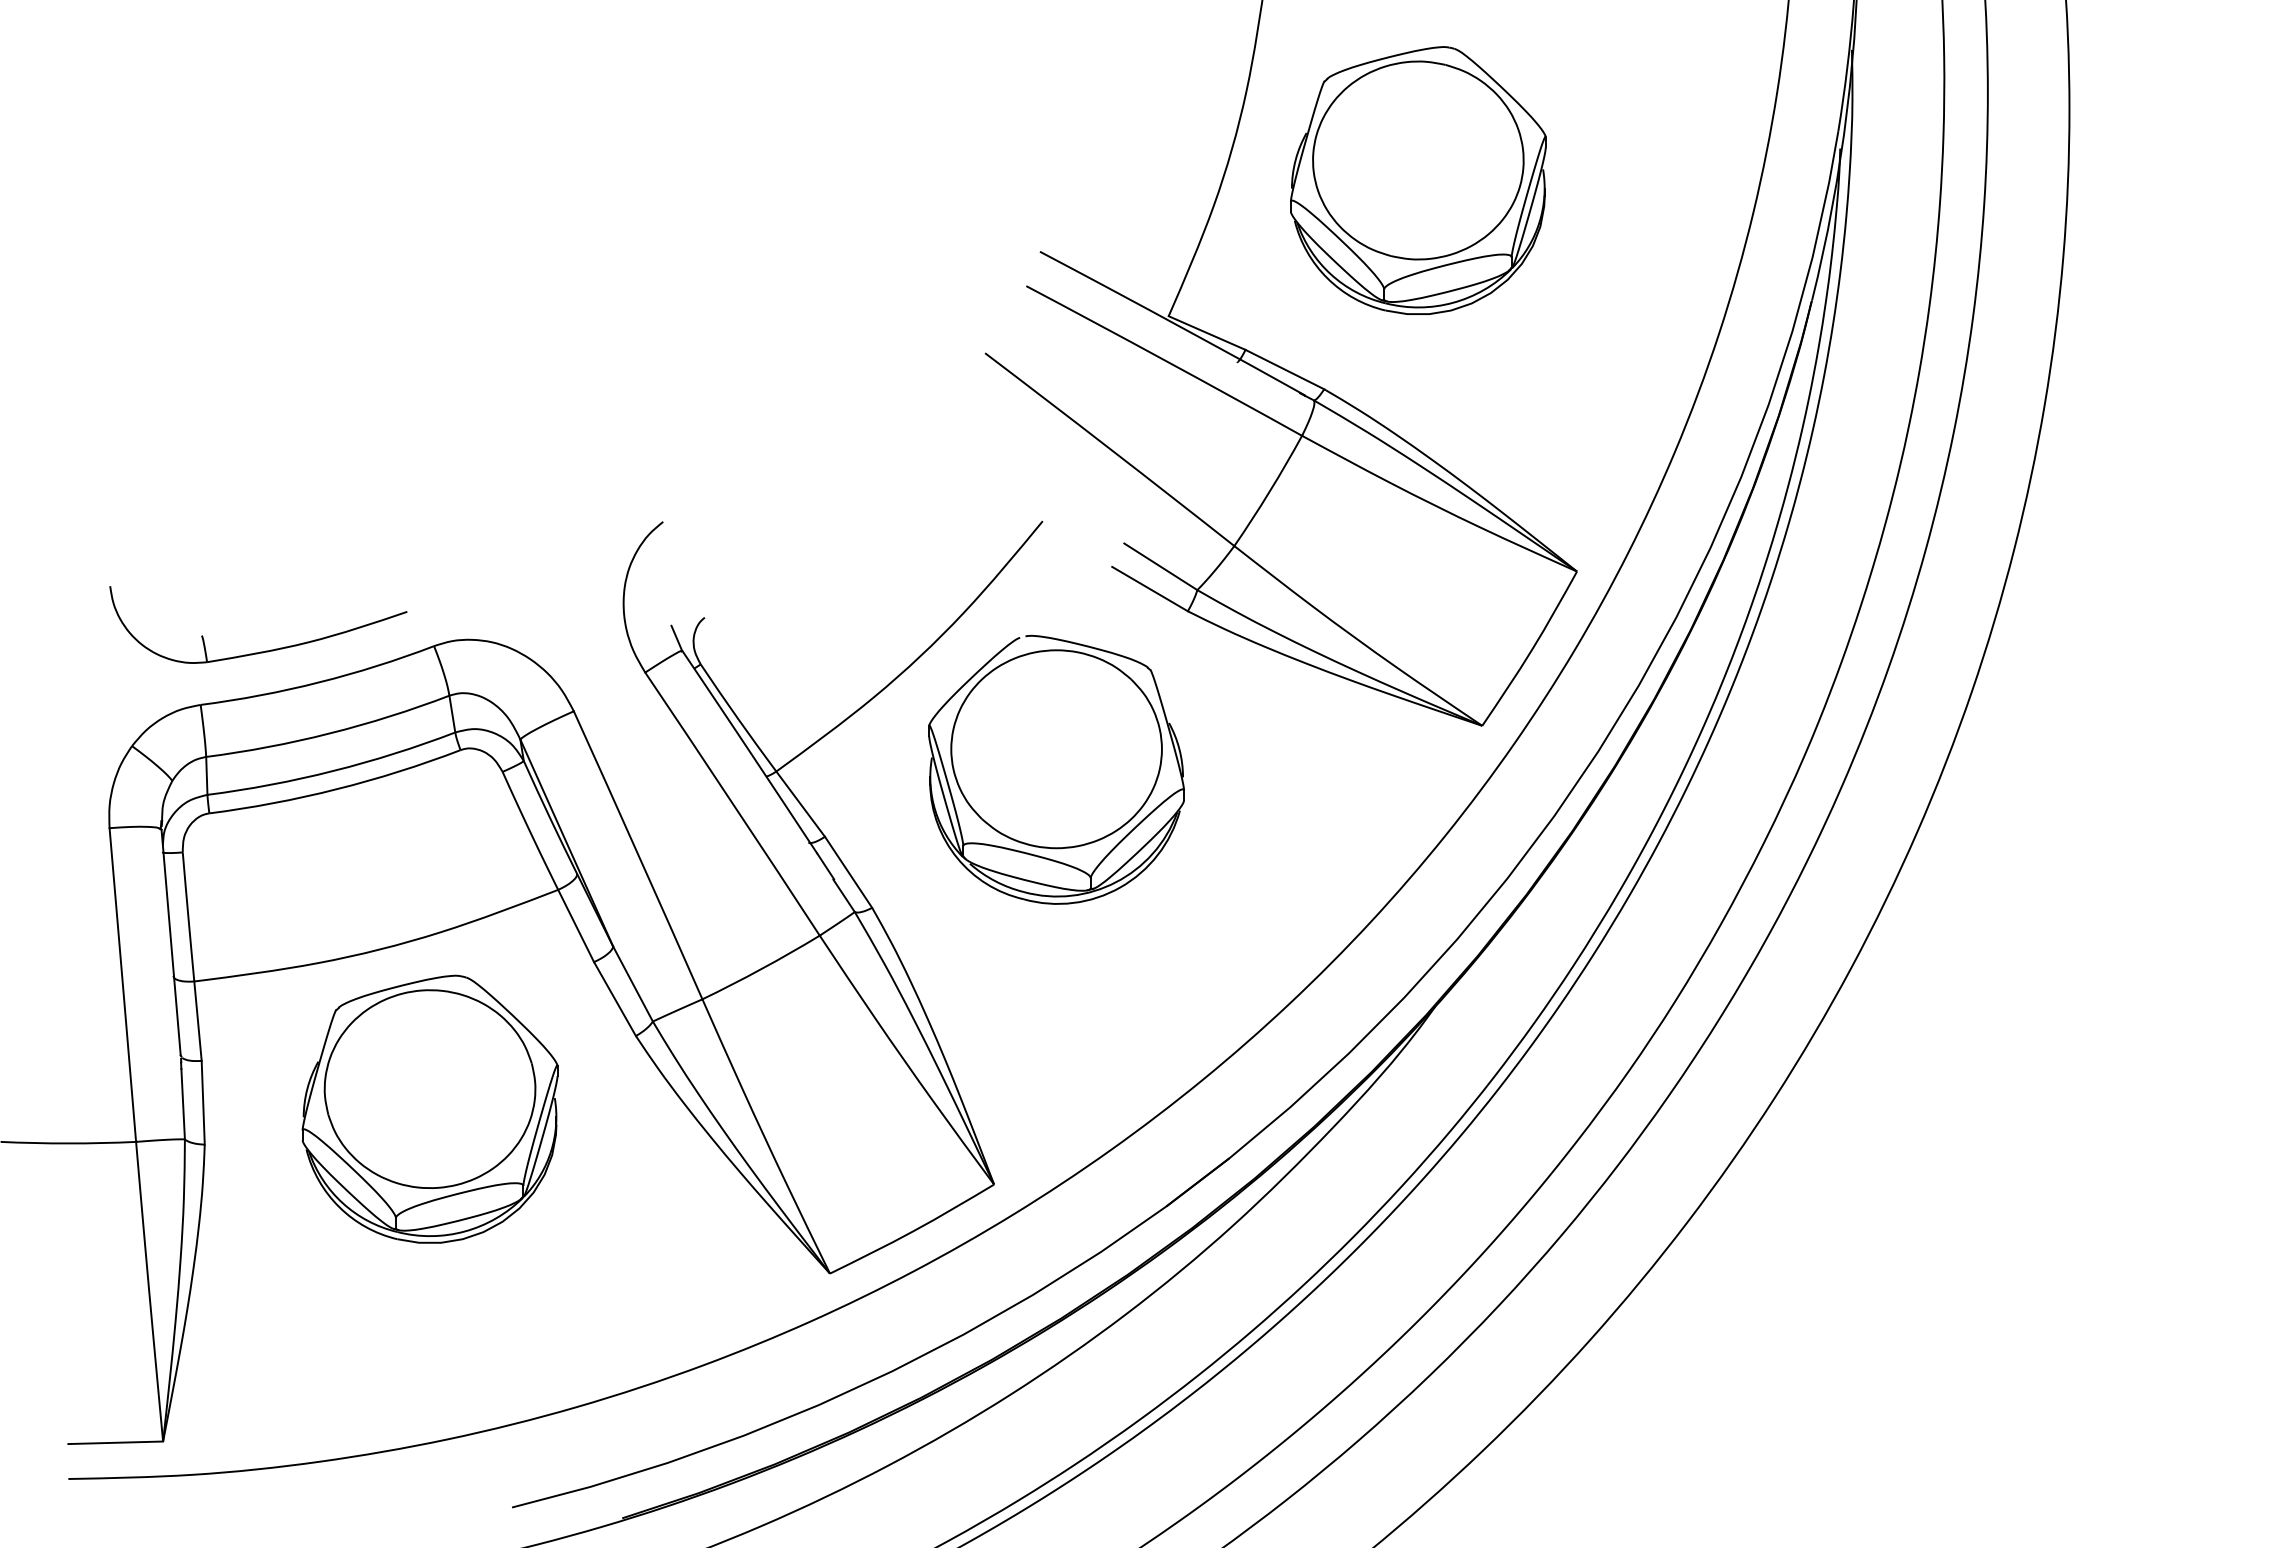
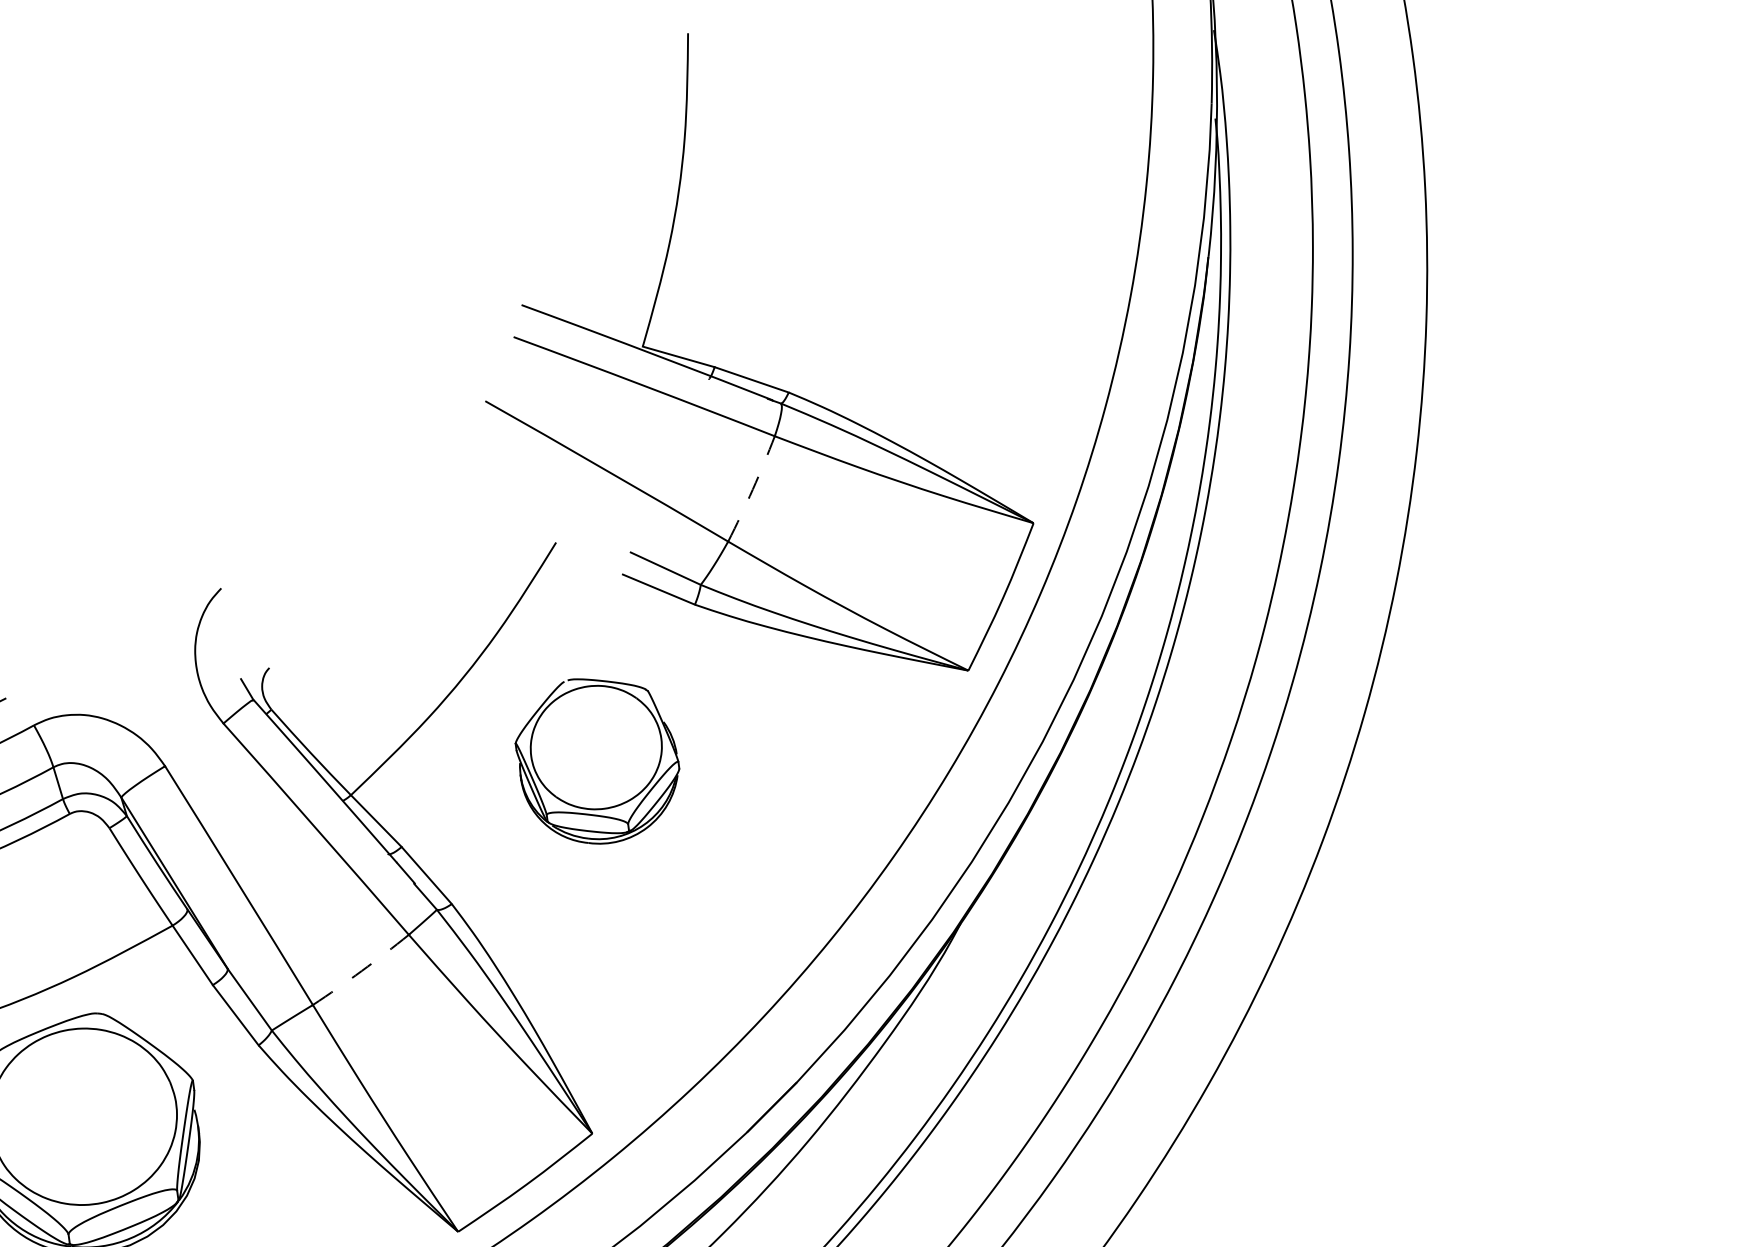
part: (1418, 180) -> (847, 197), removed
arc: (1269, 491) -> (752, 489), solid -> dashed
part: (1056, 769) -> (597, 759), size x0.7
arc: (761, 968) -> (361, 970), solid -> dashed

